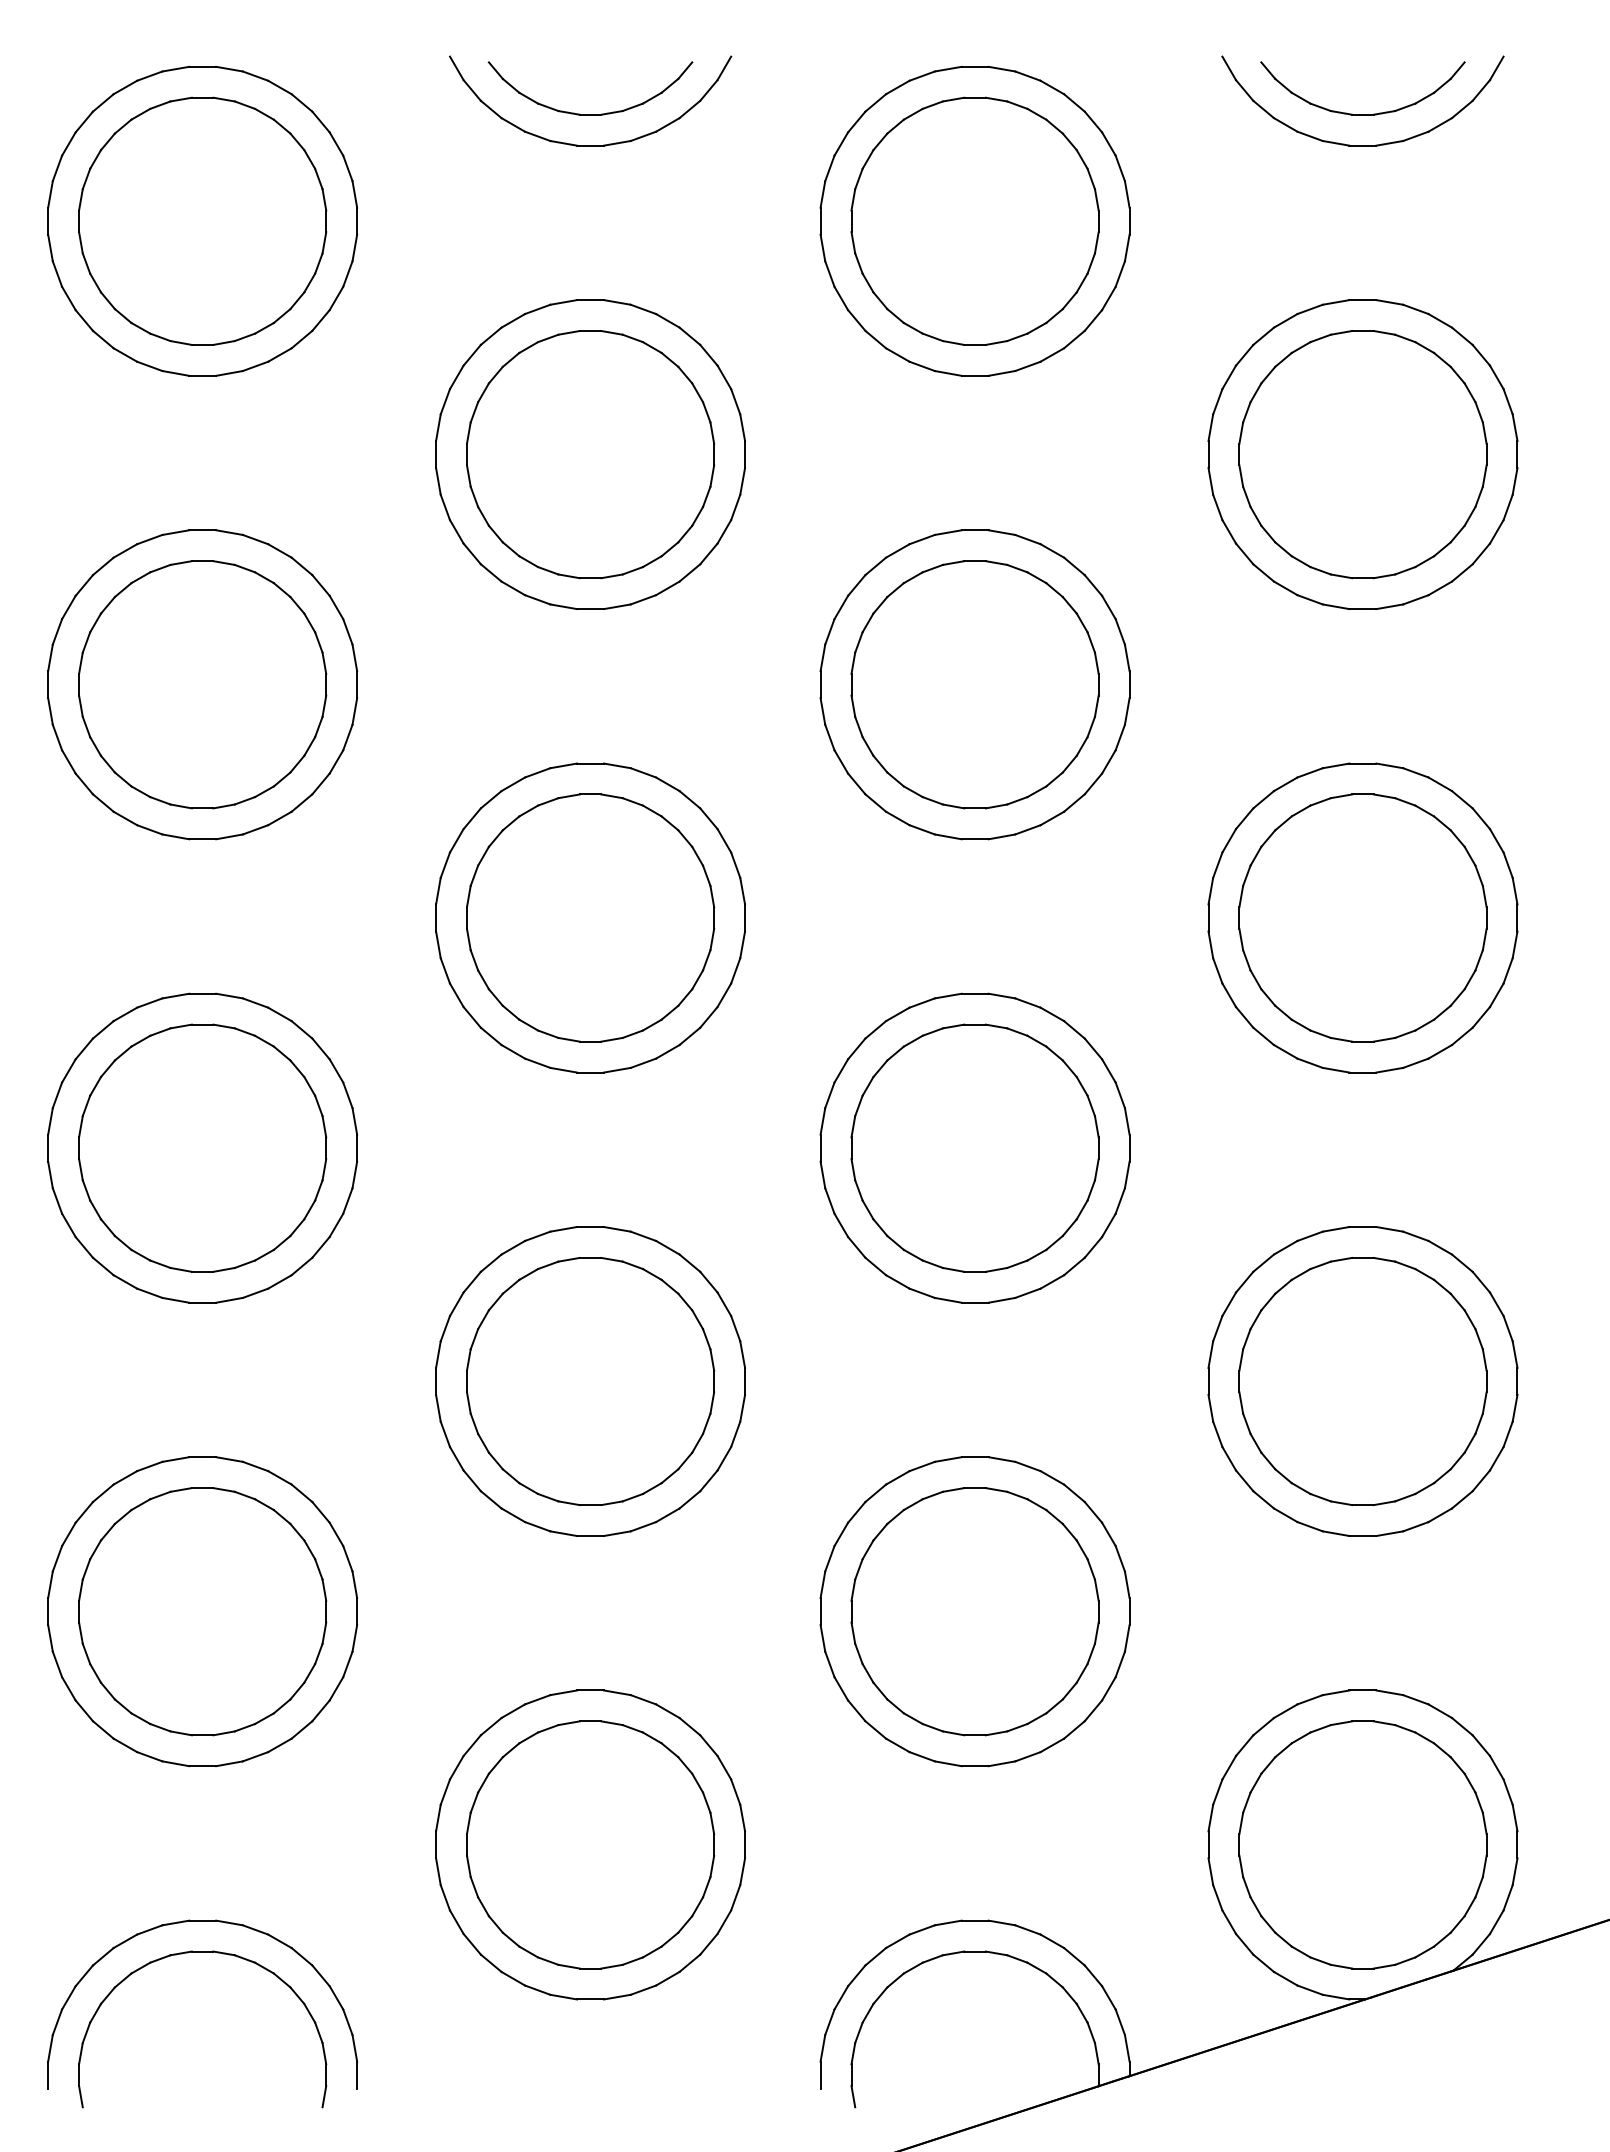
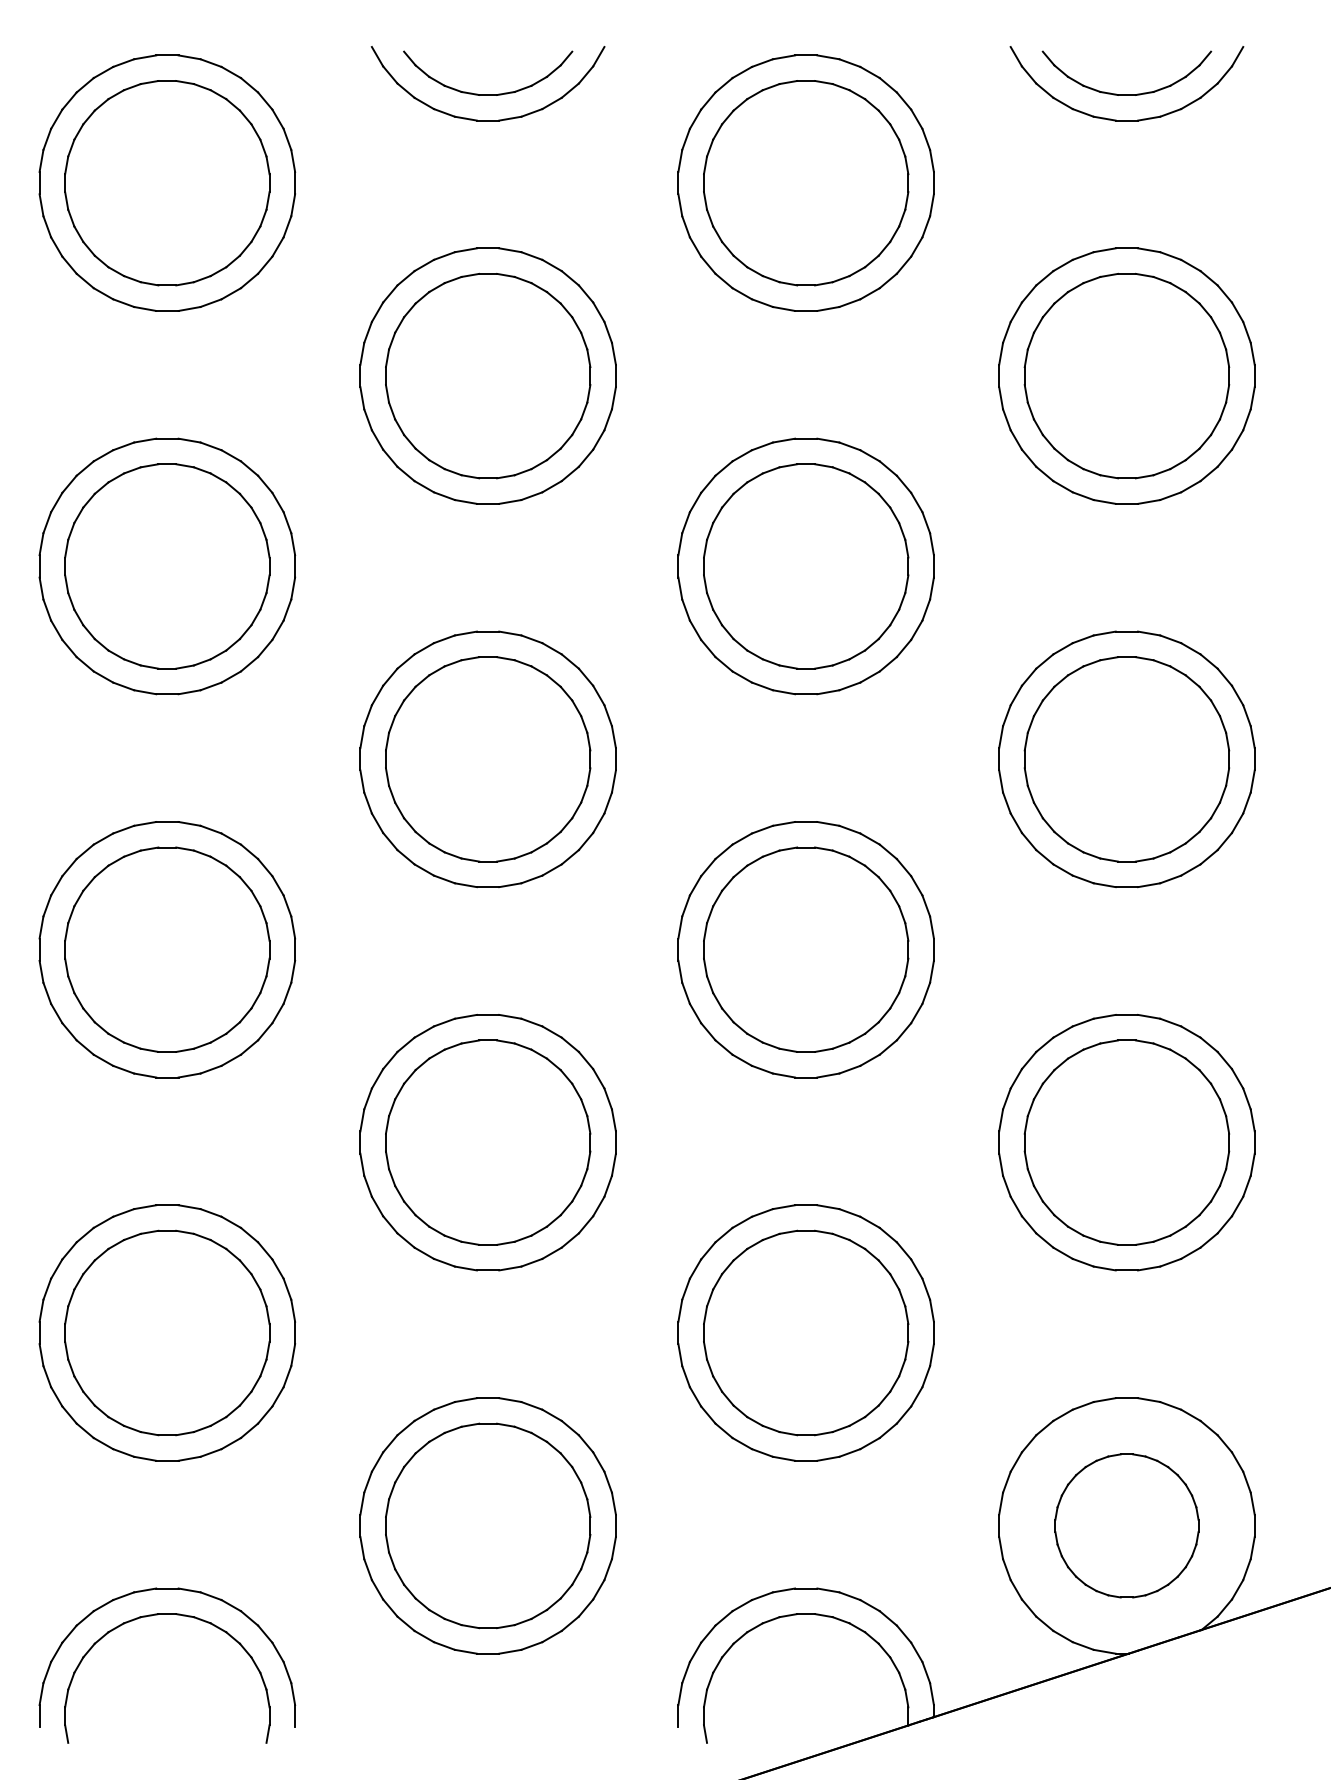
part: (1362, 1844) -> (1126, 1525), size x0.7

